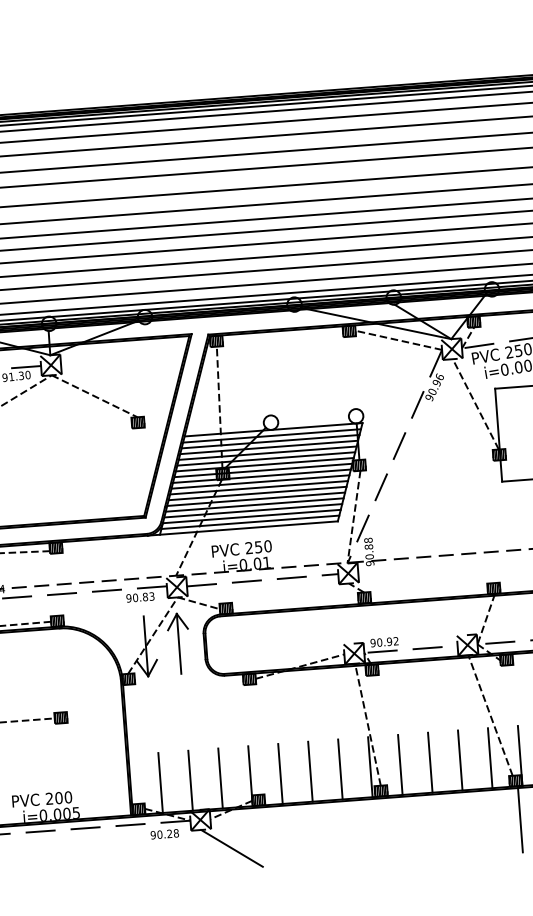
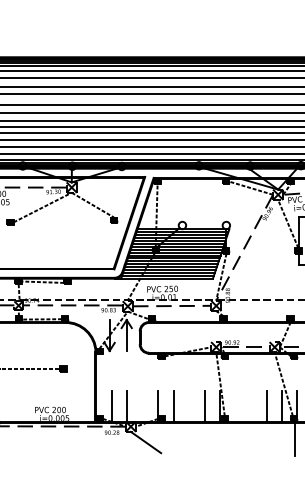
line: (431, 761) -> (251, 405), removed
line: (400, 763) -> (235, 405), removed
line: (310, 770) -> (189, 405), removed
line: (219, 777) -> (142, 405), removed

